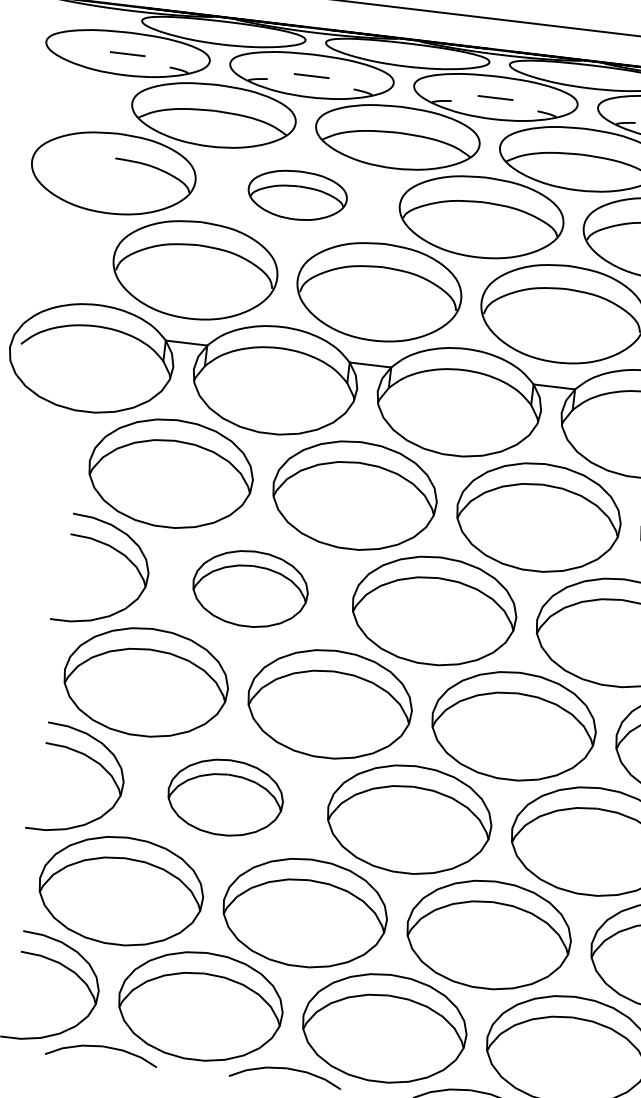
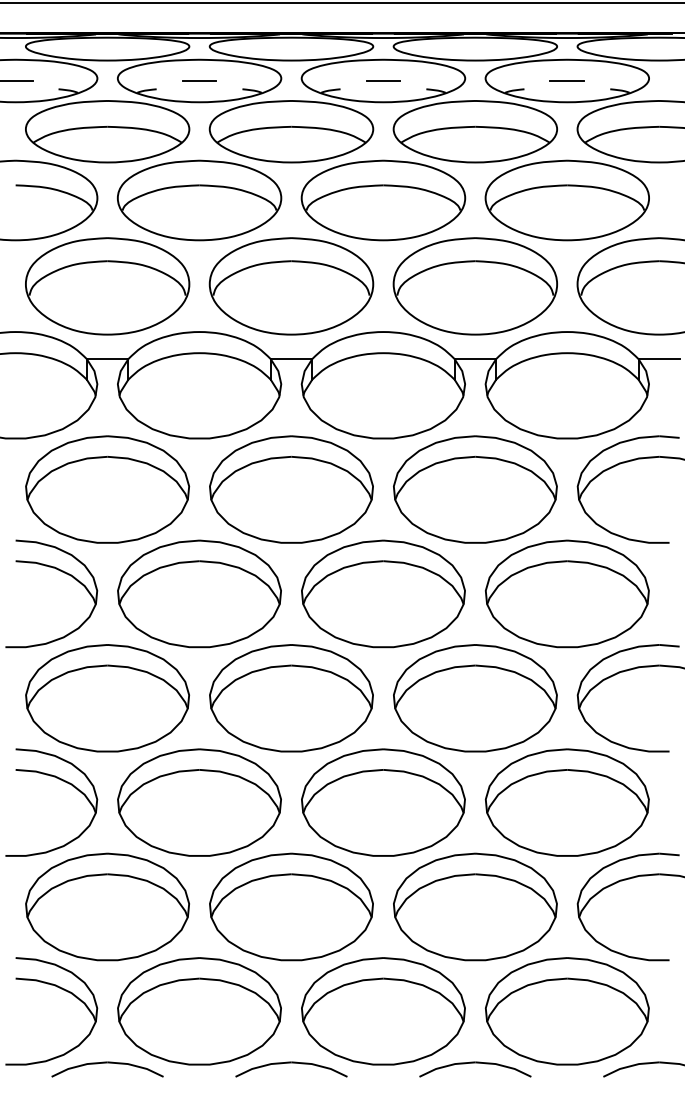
part: (297, 195) -> (199, 200), size x1.67
part: (250, 588) -> (199, 593), size x1.43
part: (225, 797) -> (199, 802), size x1.43

